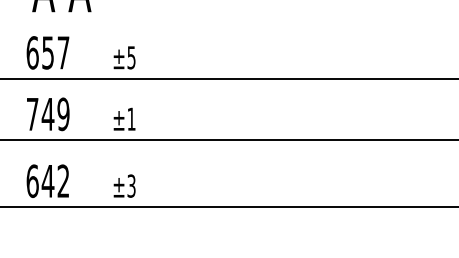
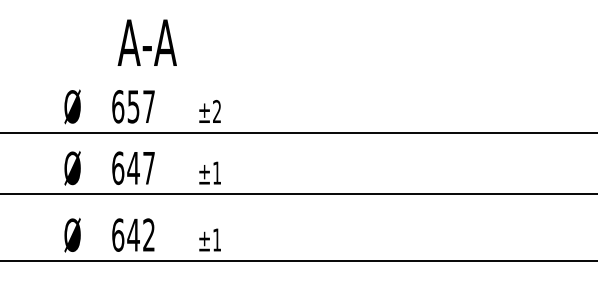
text: (130, 57) -> (216, 111), ±5 -> ±2
text: (47, 114) -> (133, 168), 749 -> 647
text: (131, 185) -> (217, 239), ±3 -> ±1

